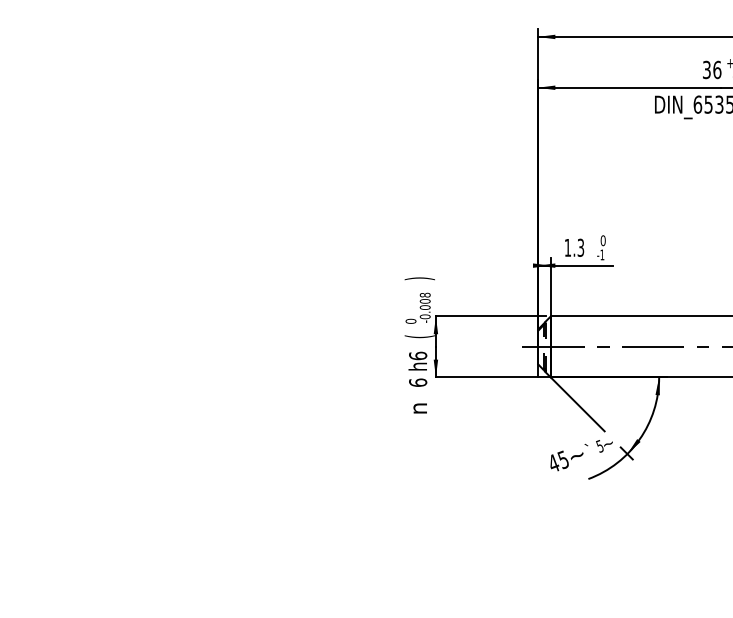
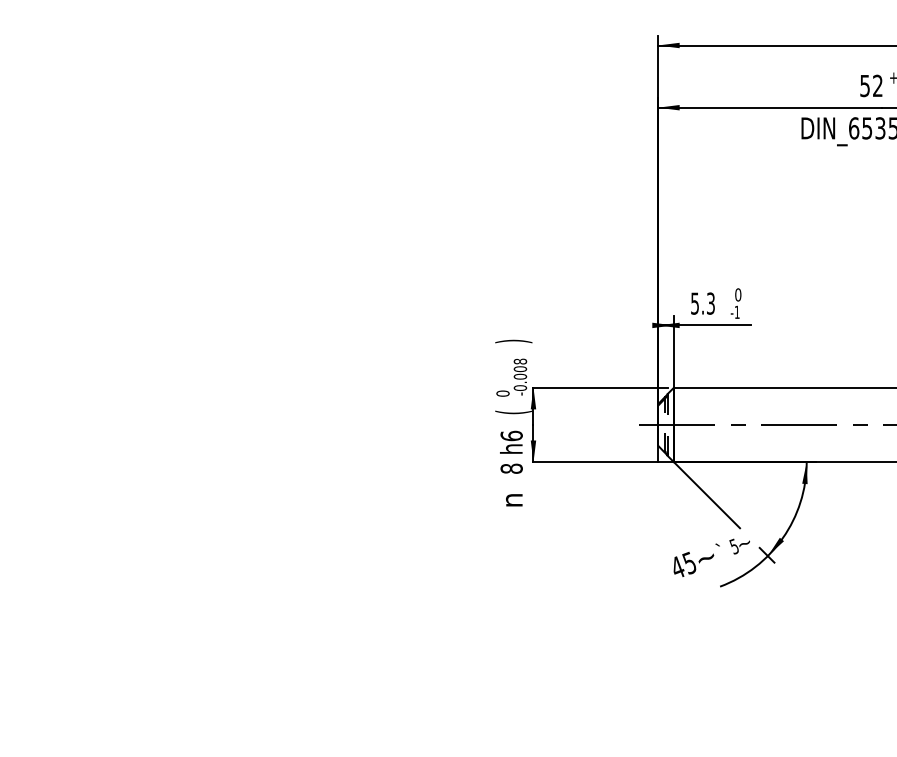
text: (712, 69) -> (871, 85), 36 -> 52
text: (567, 247) -> (694, 303), 1.3 -> 5.3
text: (417, 382) -> (511, 468), 6 -> 8

